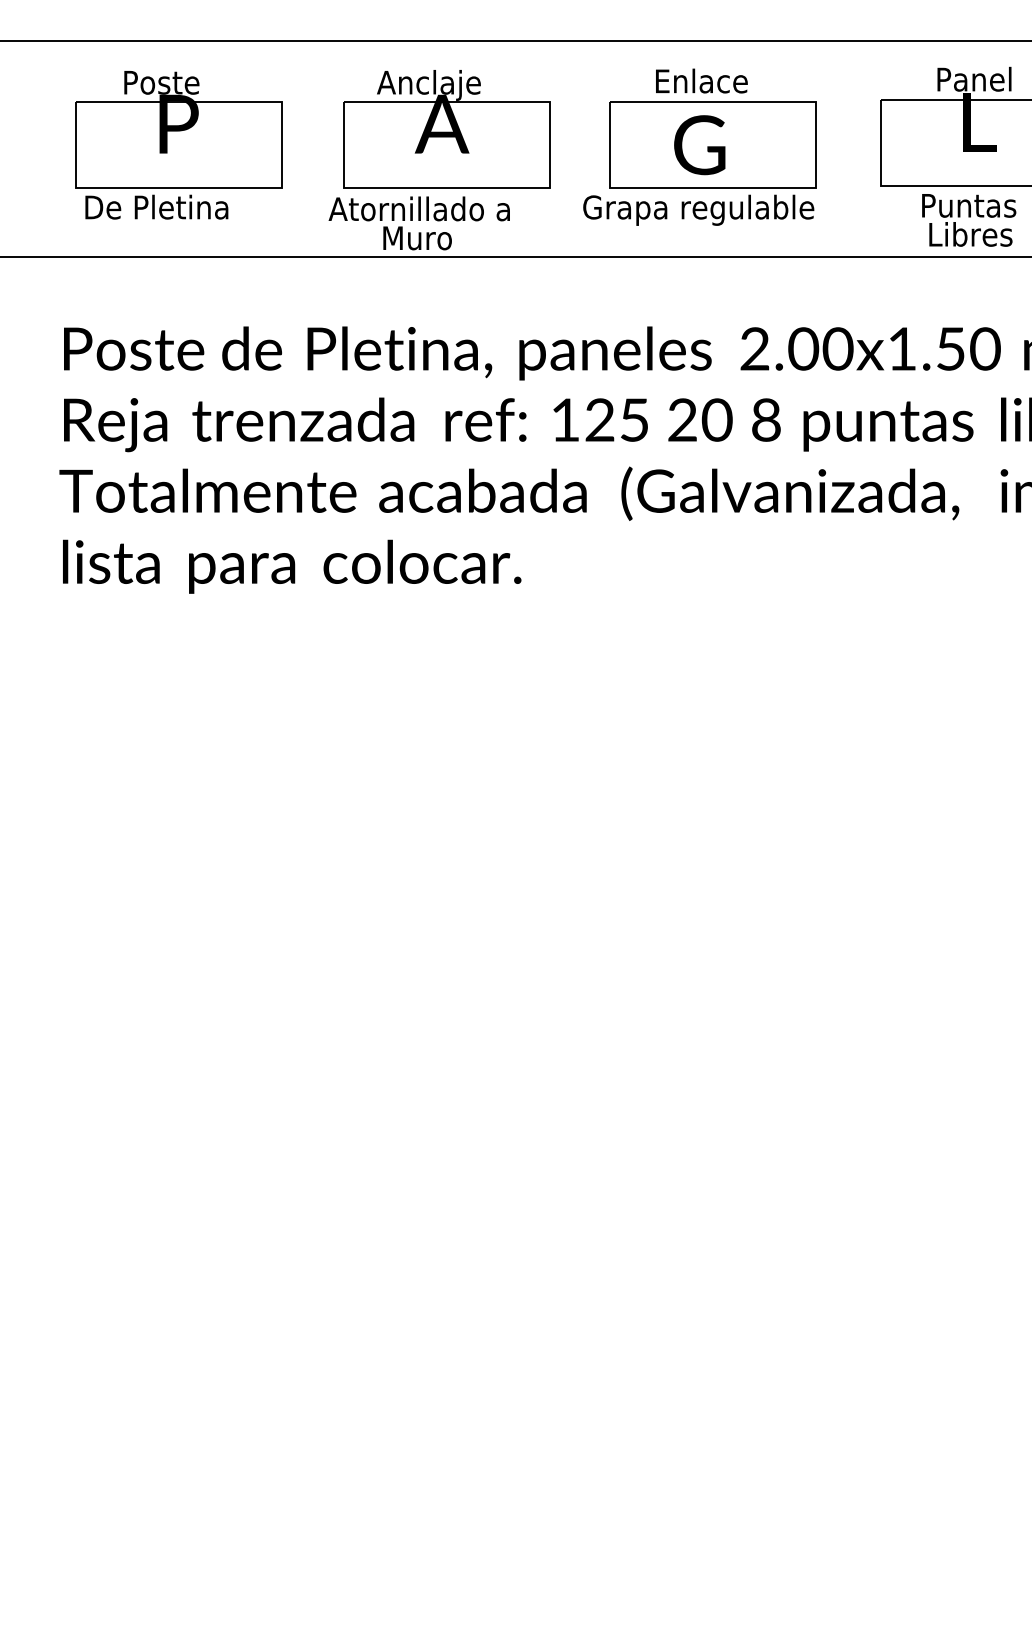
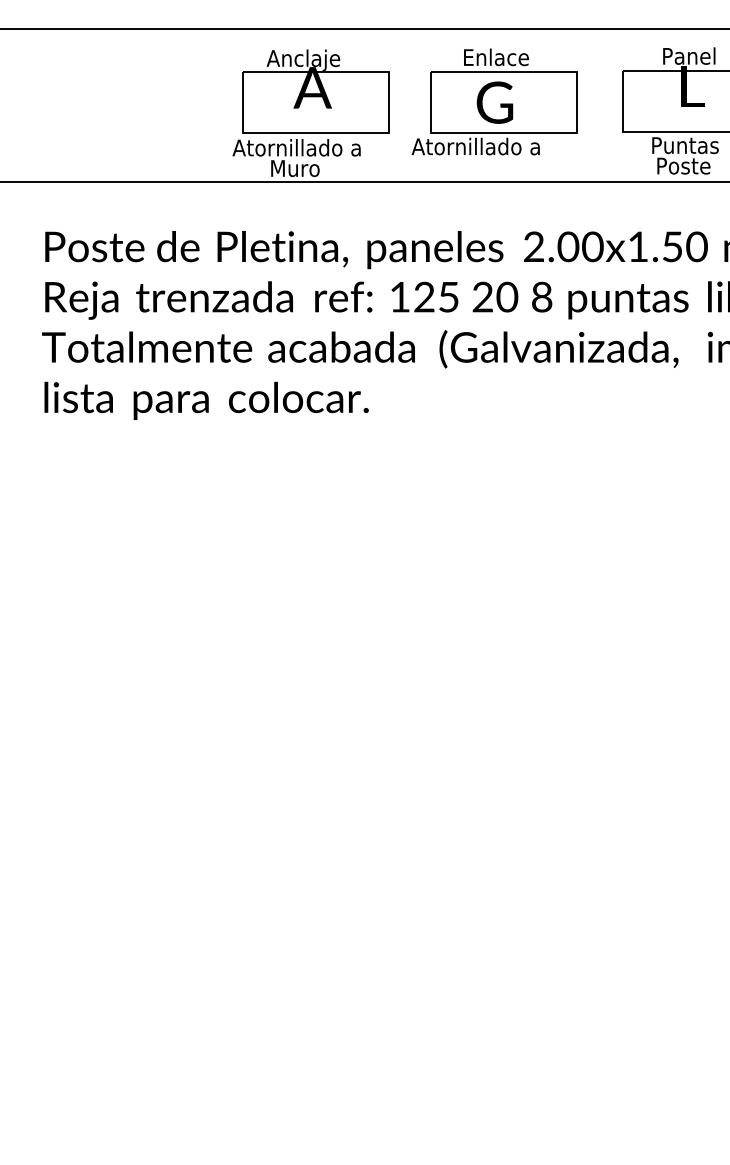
part: (178, 144) -> (126, 102), removed
text: (697, 209) -> (493, 148), Grapa regulable -> Atornillado a
text: (971, 233) -> (687, 165), Libres -> Poste

